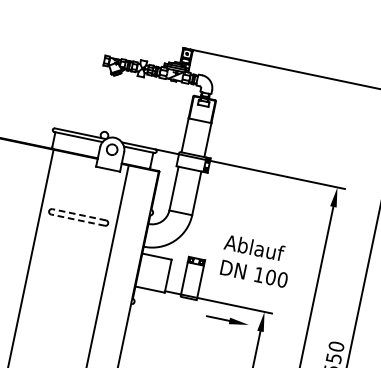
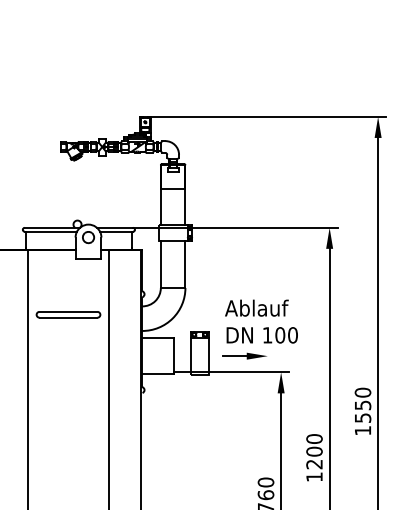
line: (79, 214) -> (68, 311), dashed -> solid
line: (78, 219) -> (68, 317), dashed -> solid
part: (227, 319) -> (244, 355), moved

